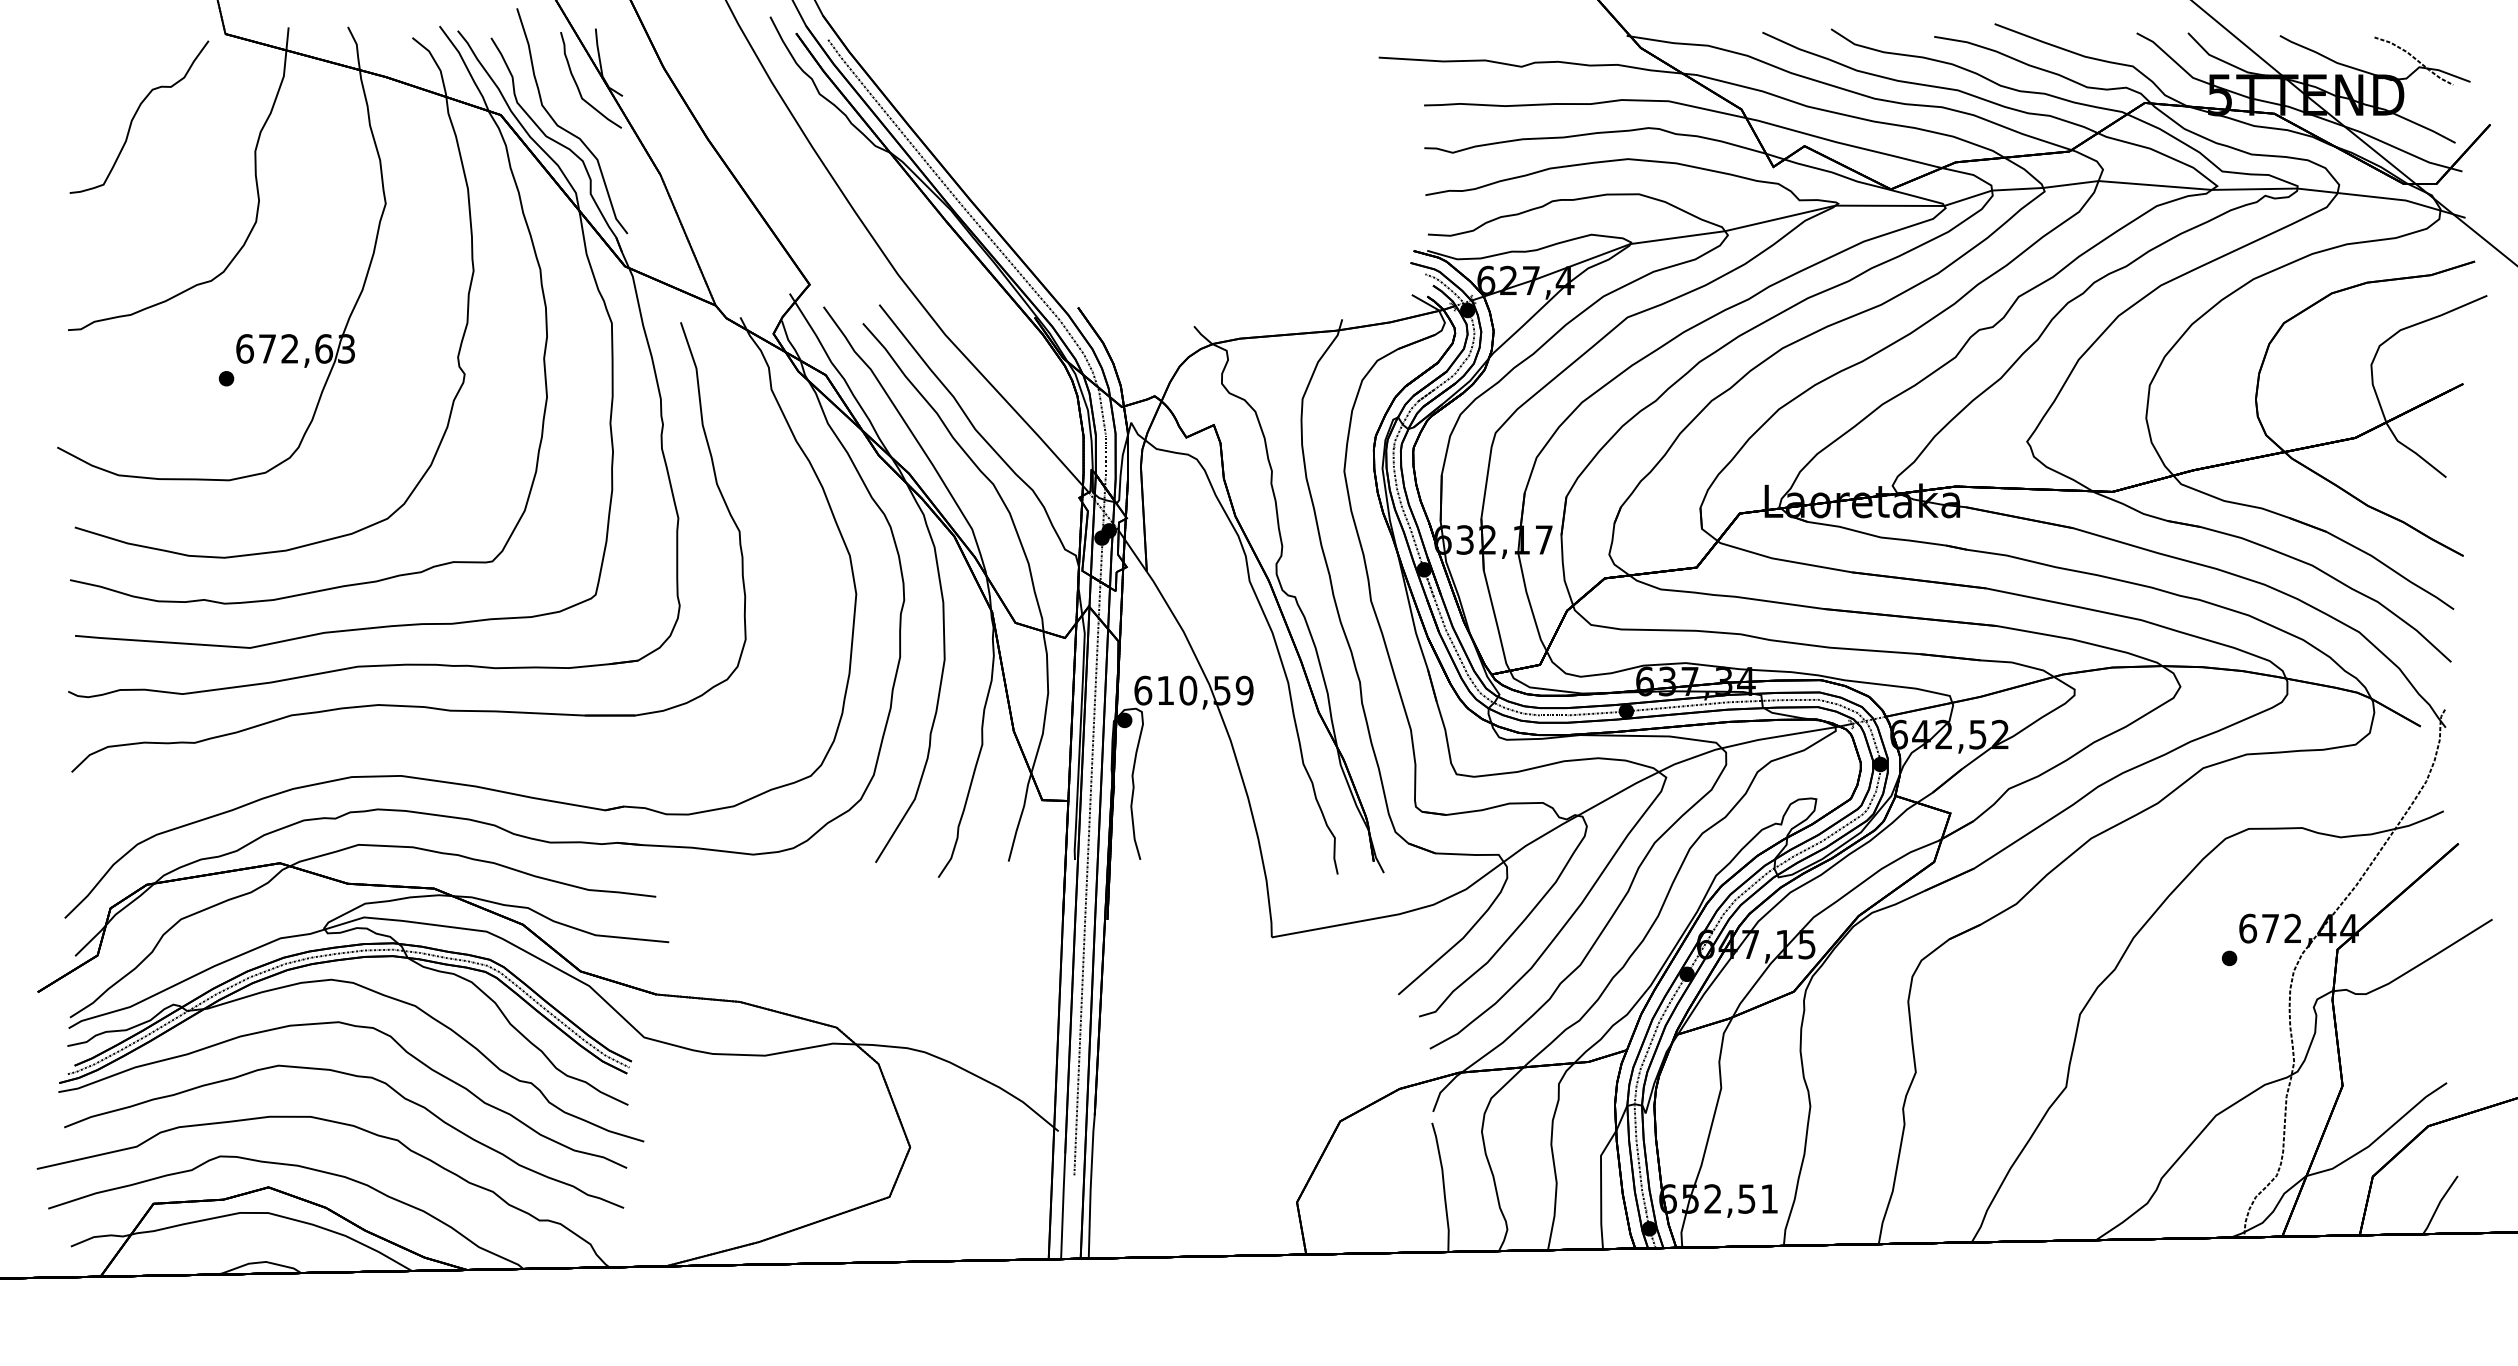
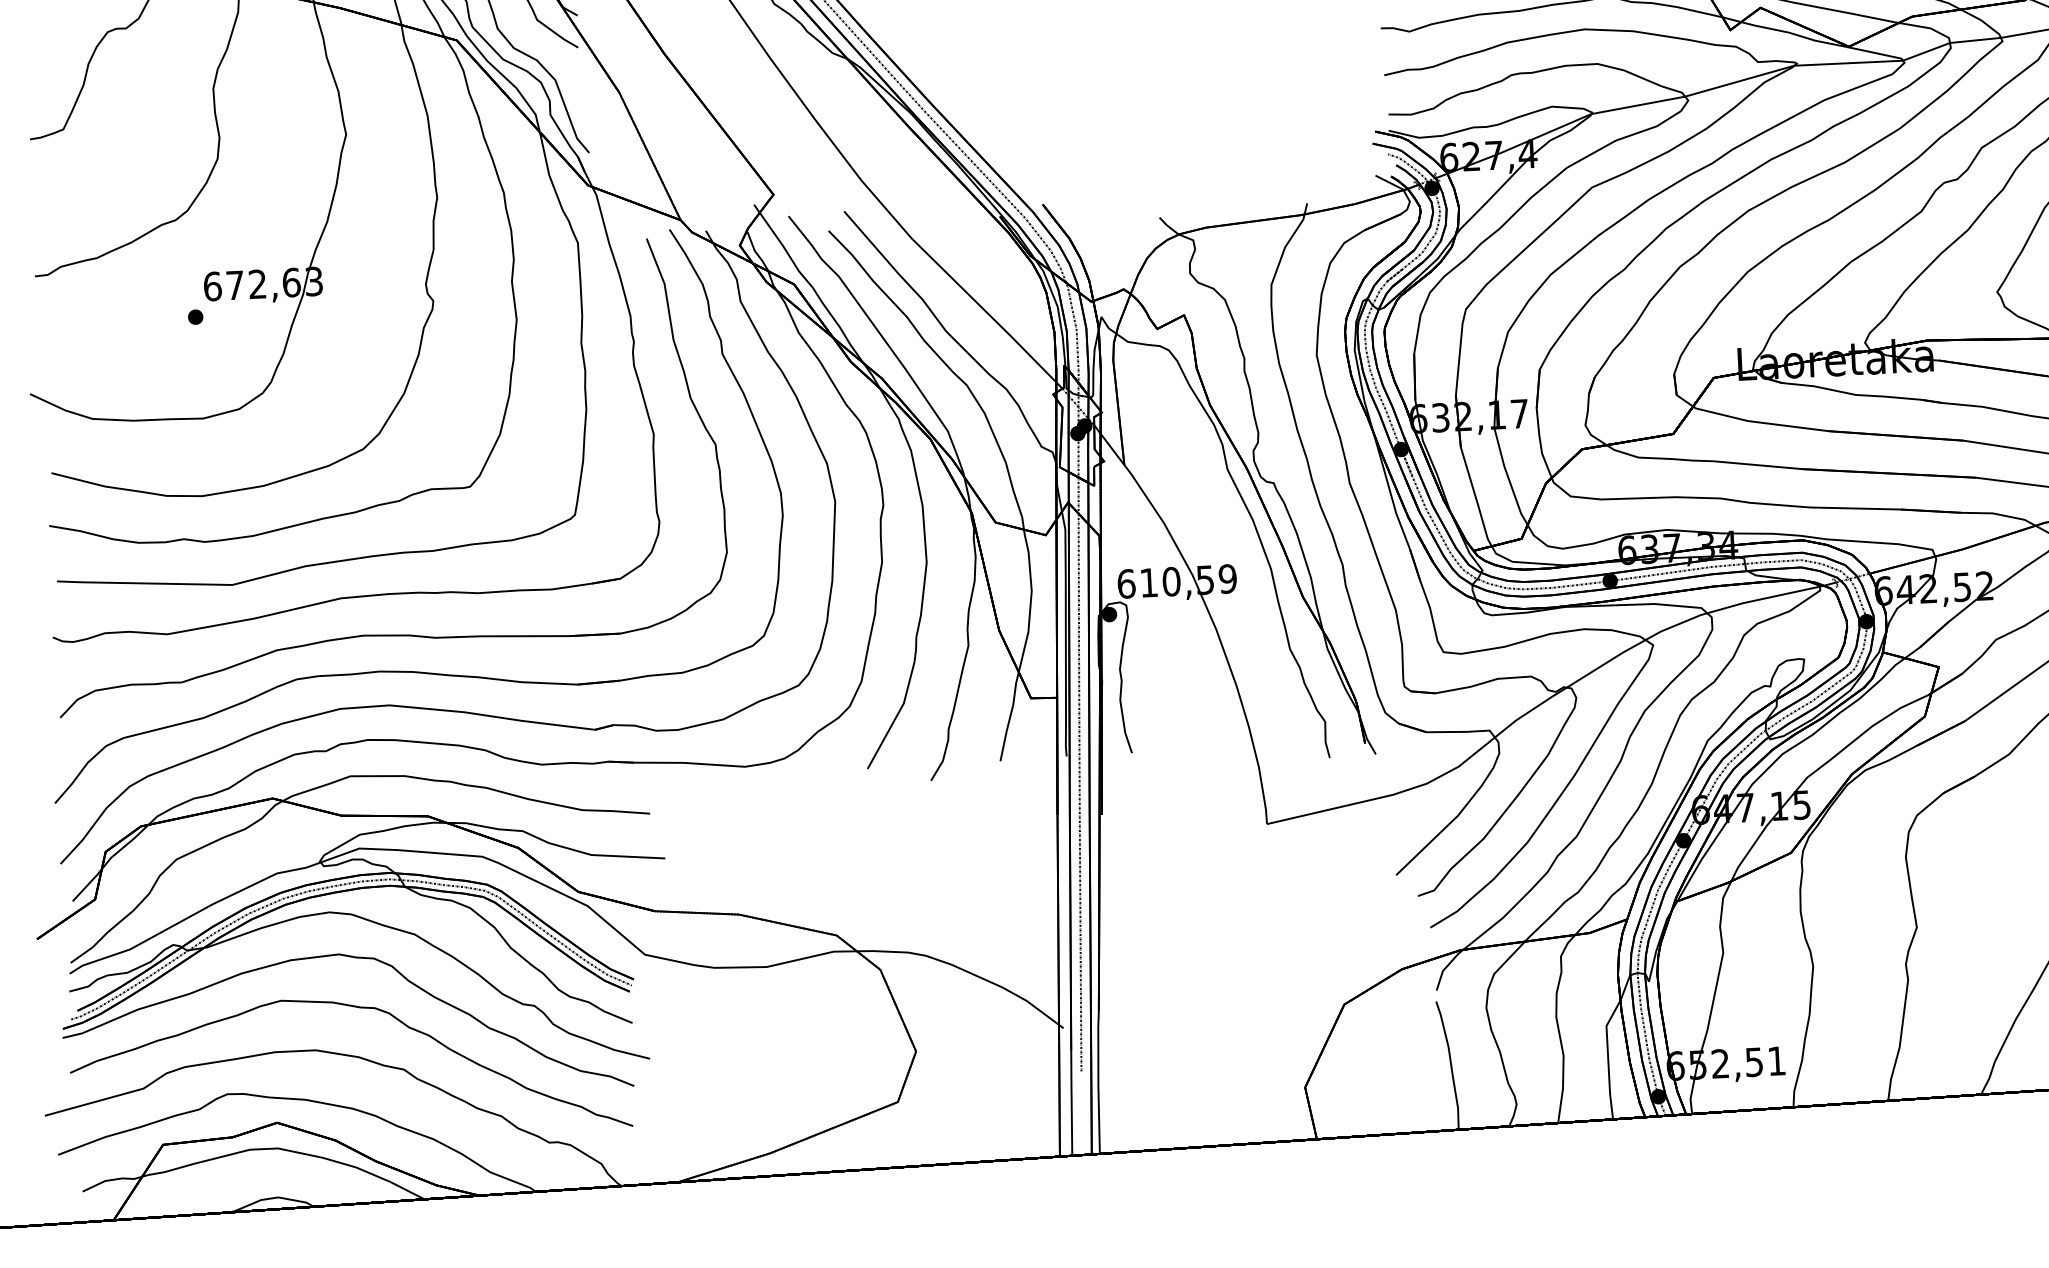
part: (426, 742) -> (413, 670), added

